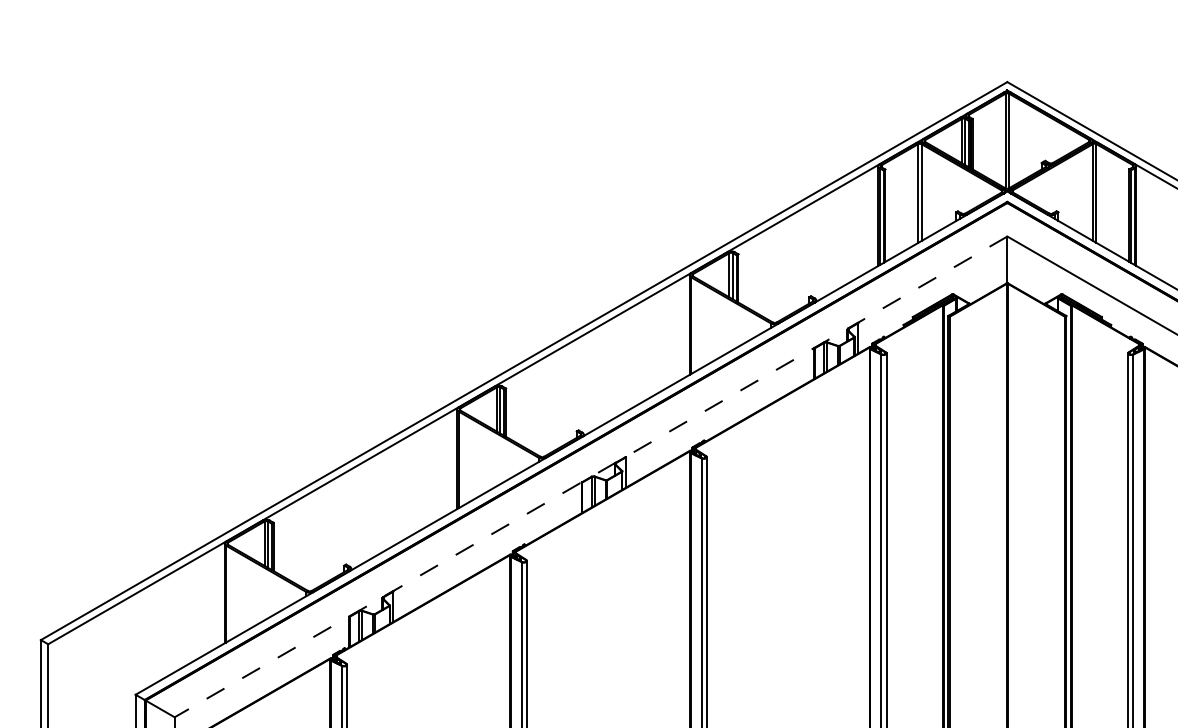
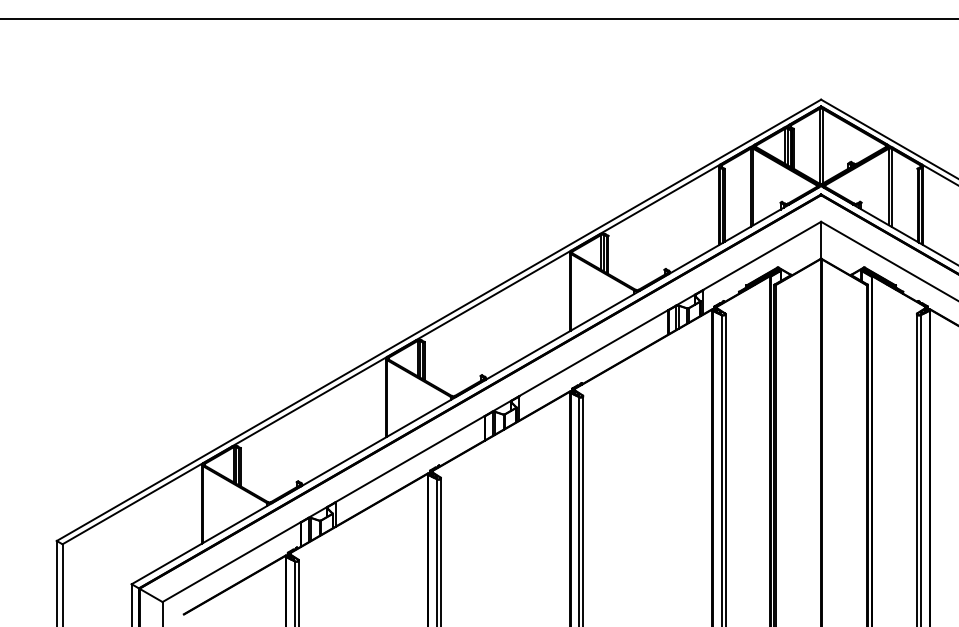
line: (590, 477) -> (491, 412), dashed -> solid

